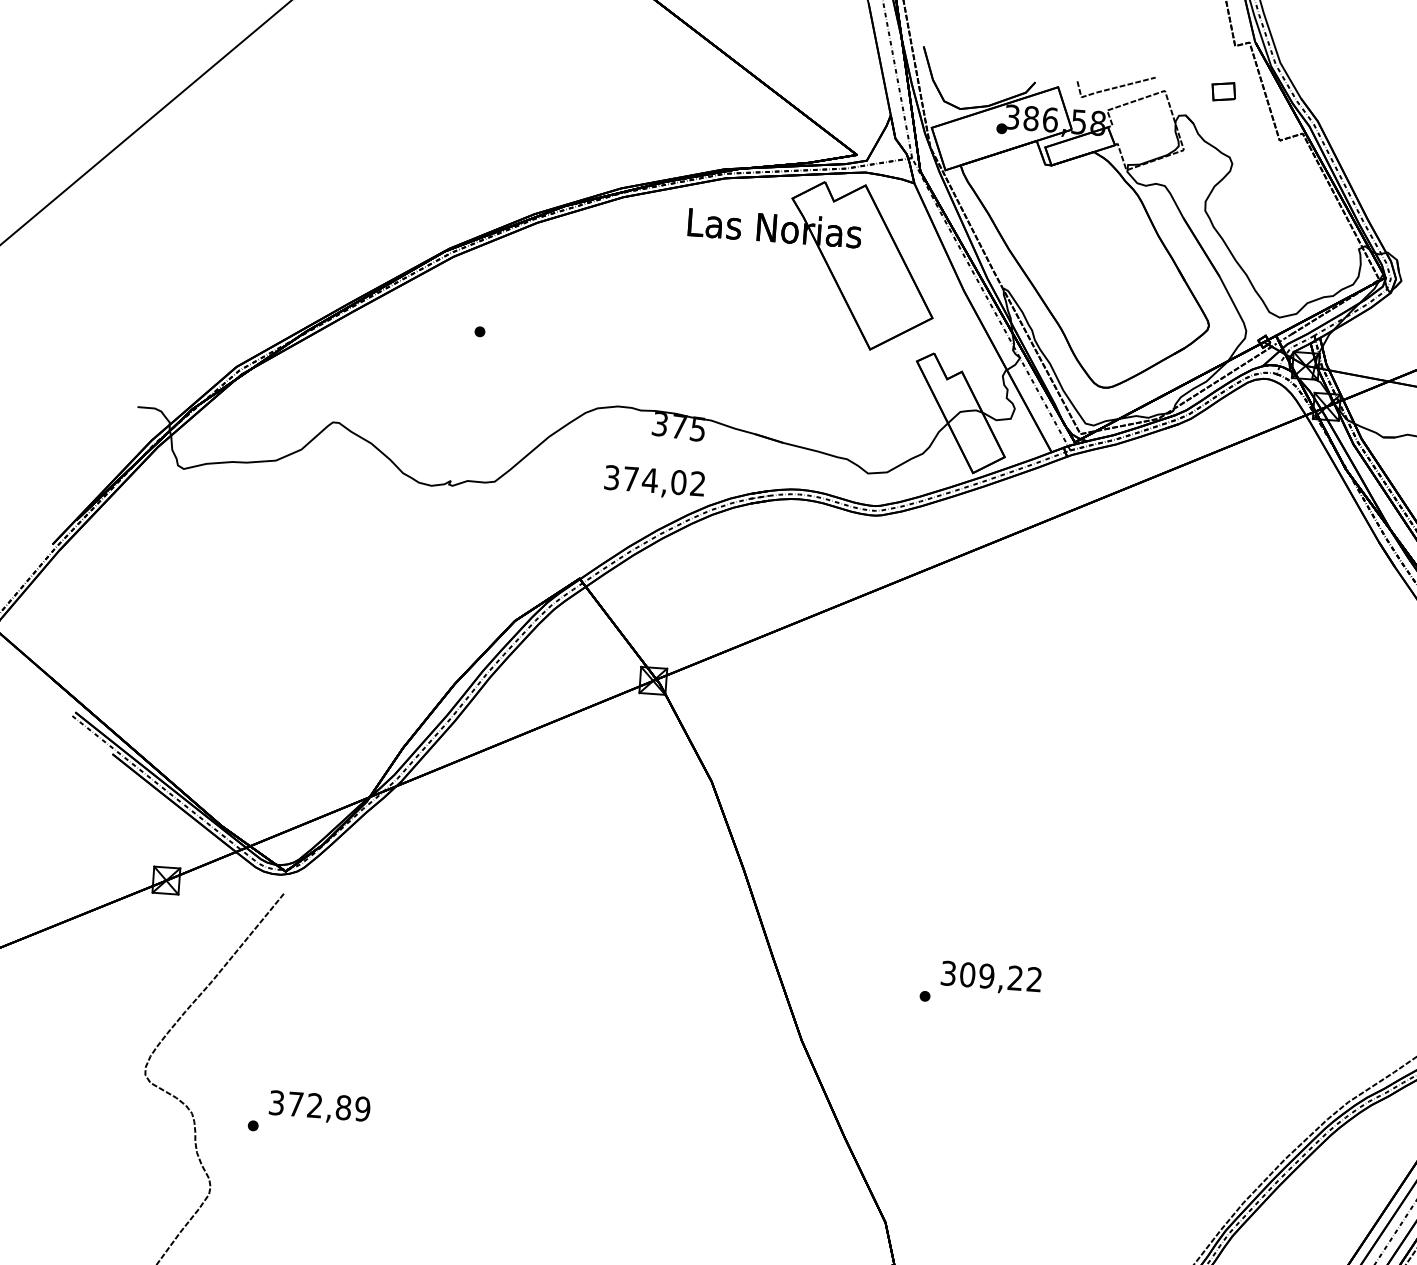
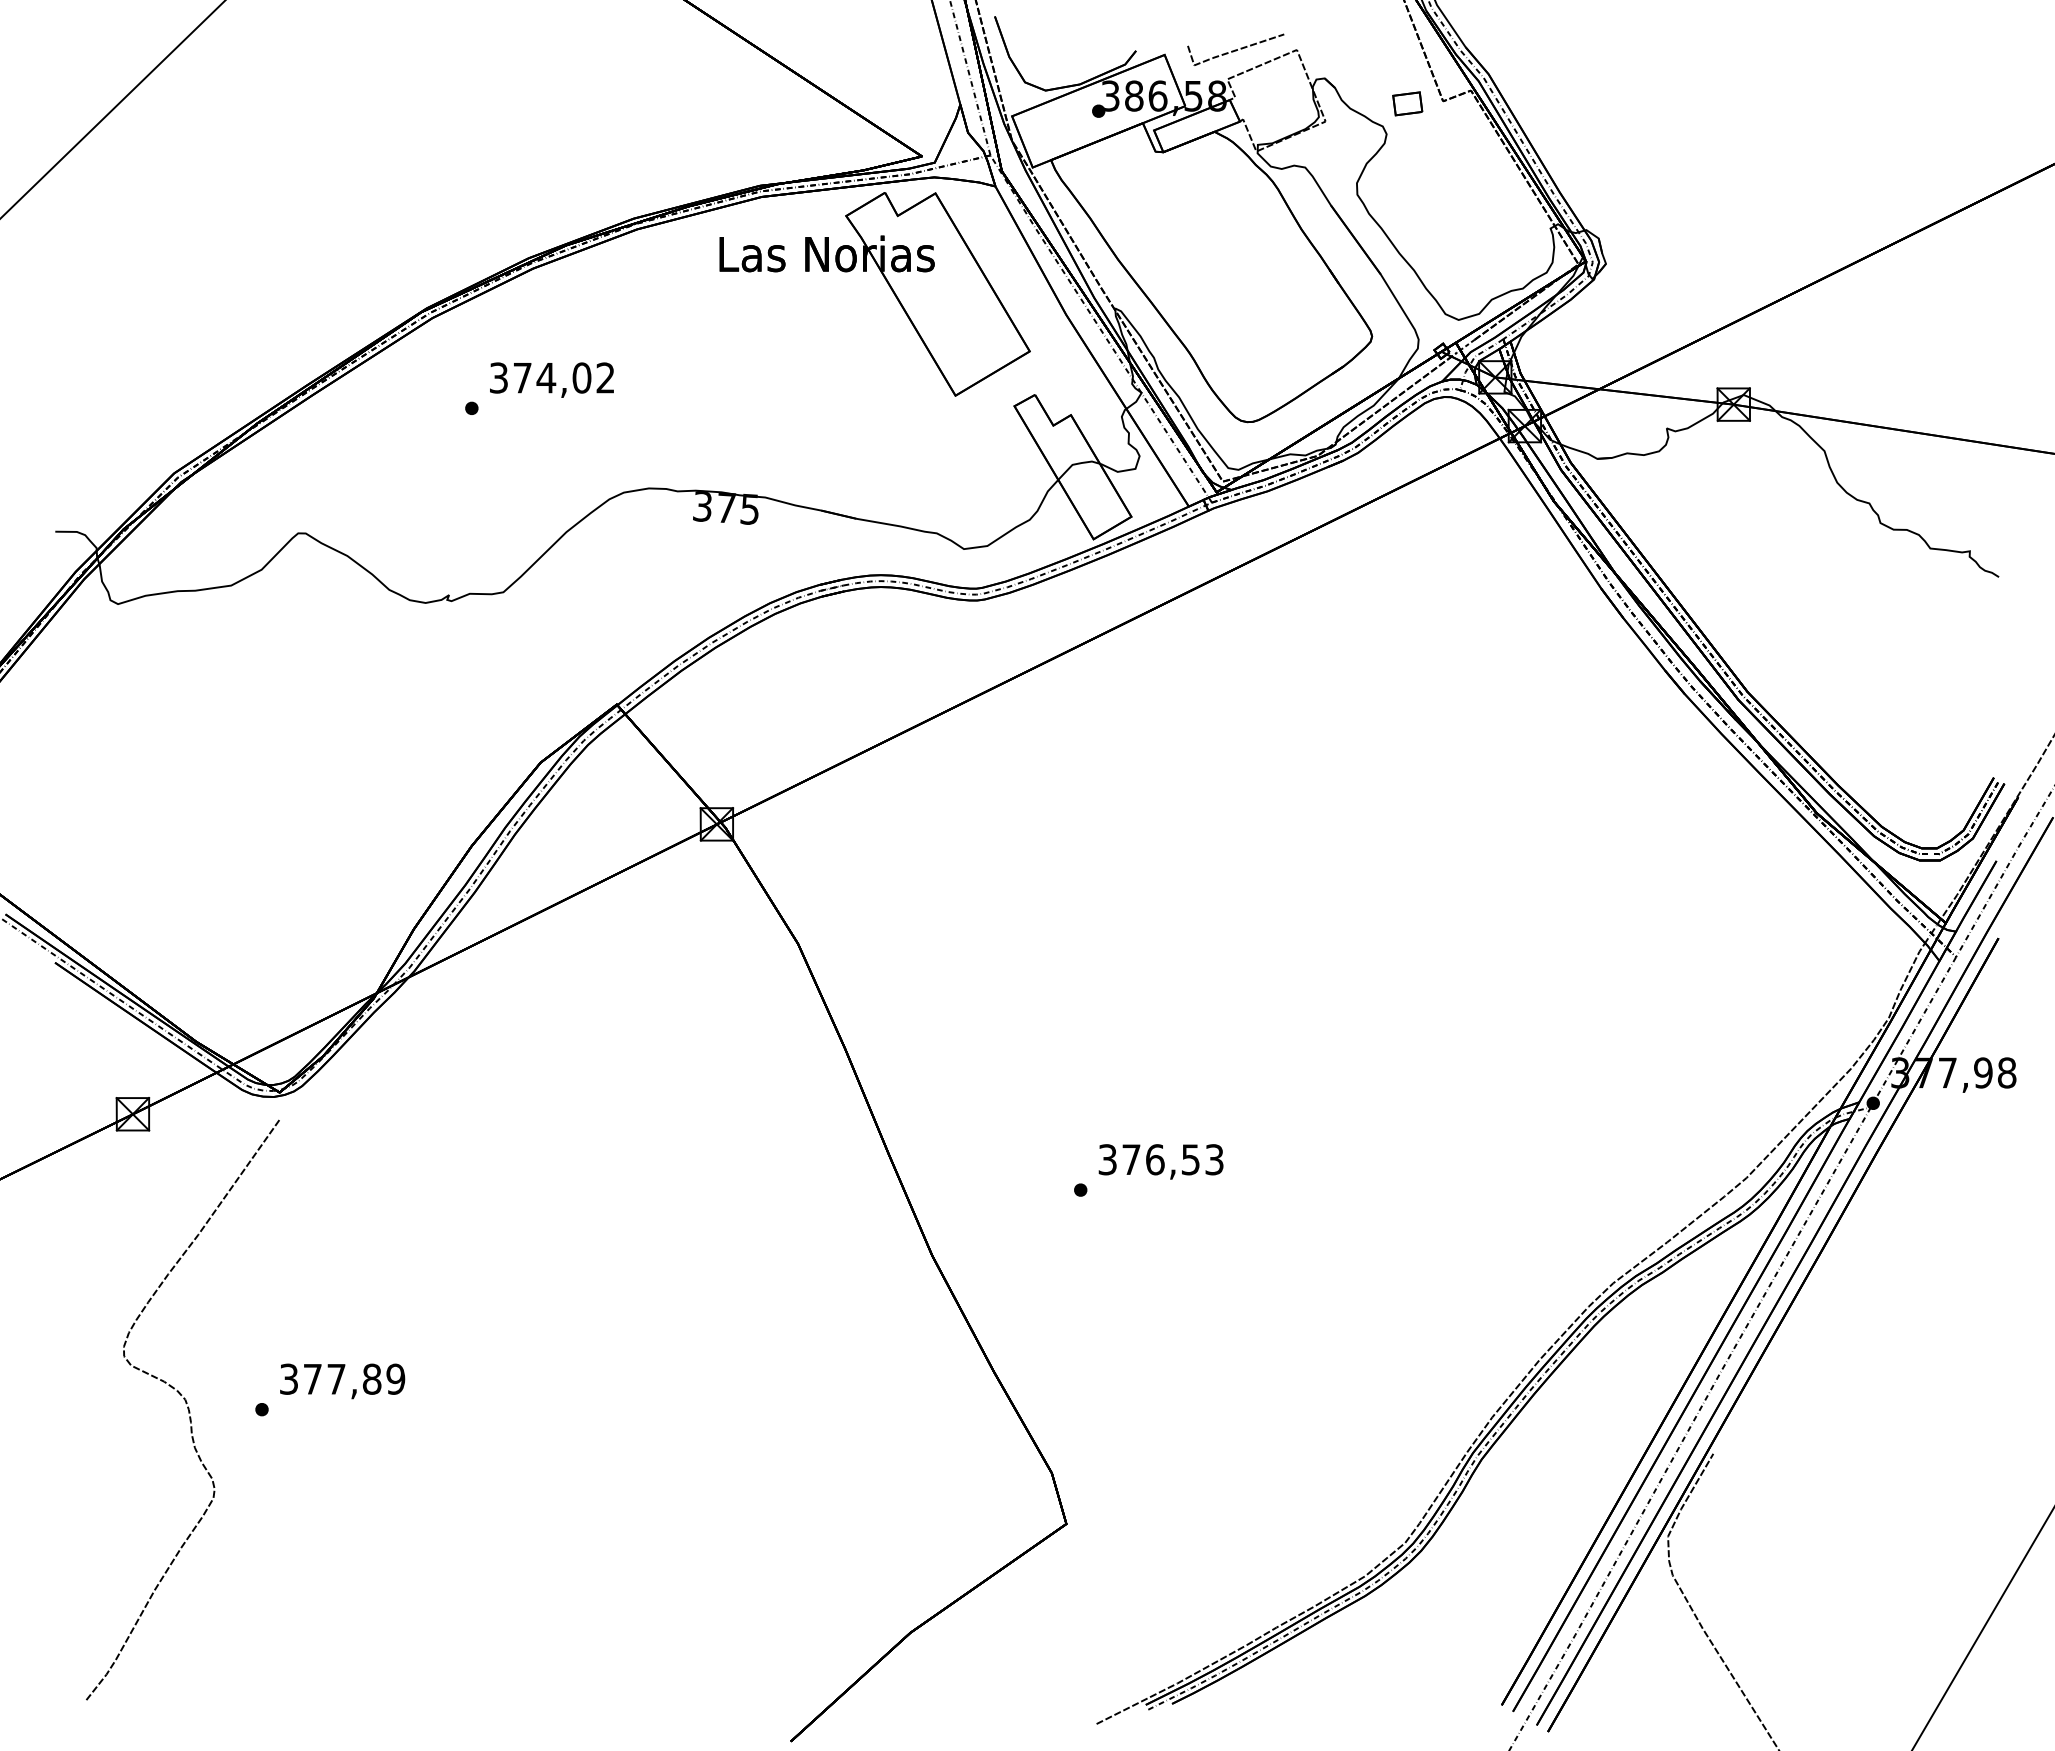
part: (1223, 91) -> (1407, 103), moved
text: (654, 481) -> (551, 379), moved
text: (1000, 977) -> (1172, 1159), 309,22 -> 376,53
text: (315, 1105) -> (336, 1378), 372,89 -> 377,89

